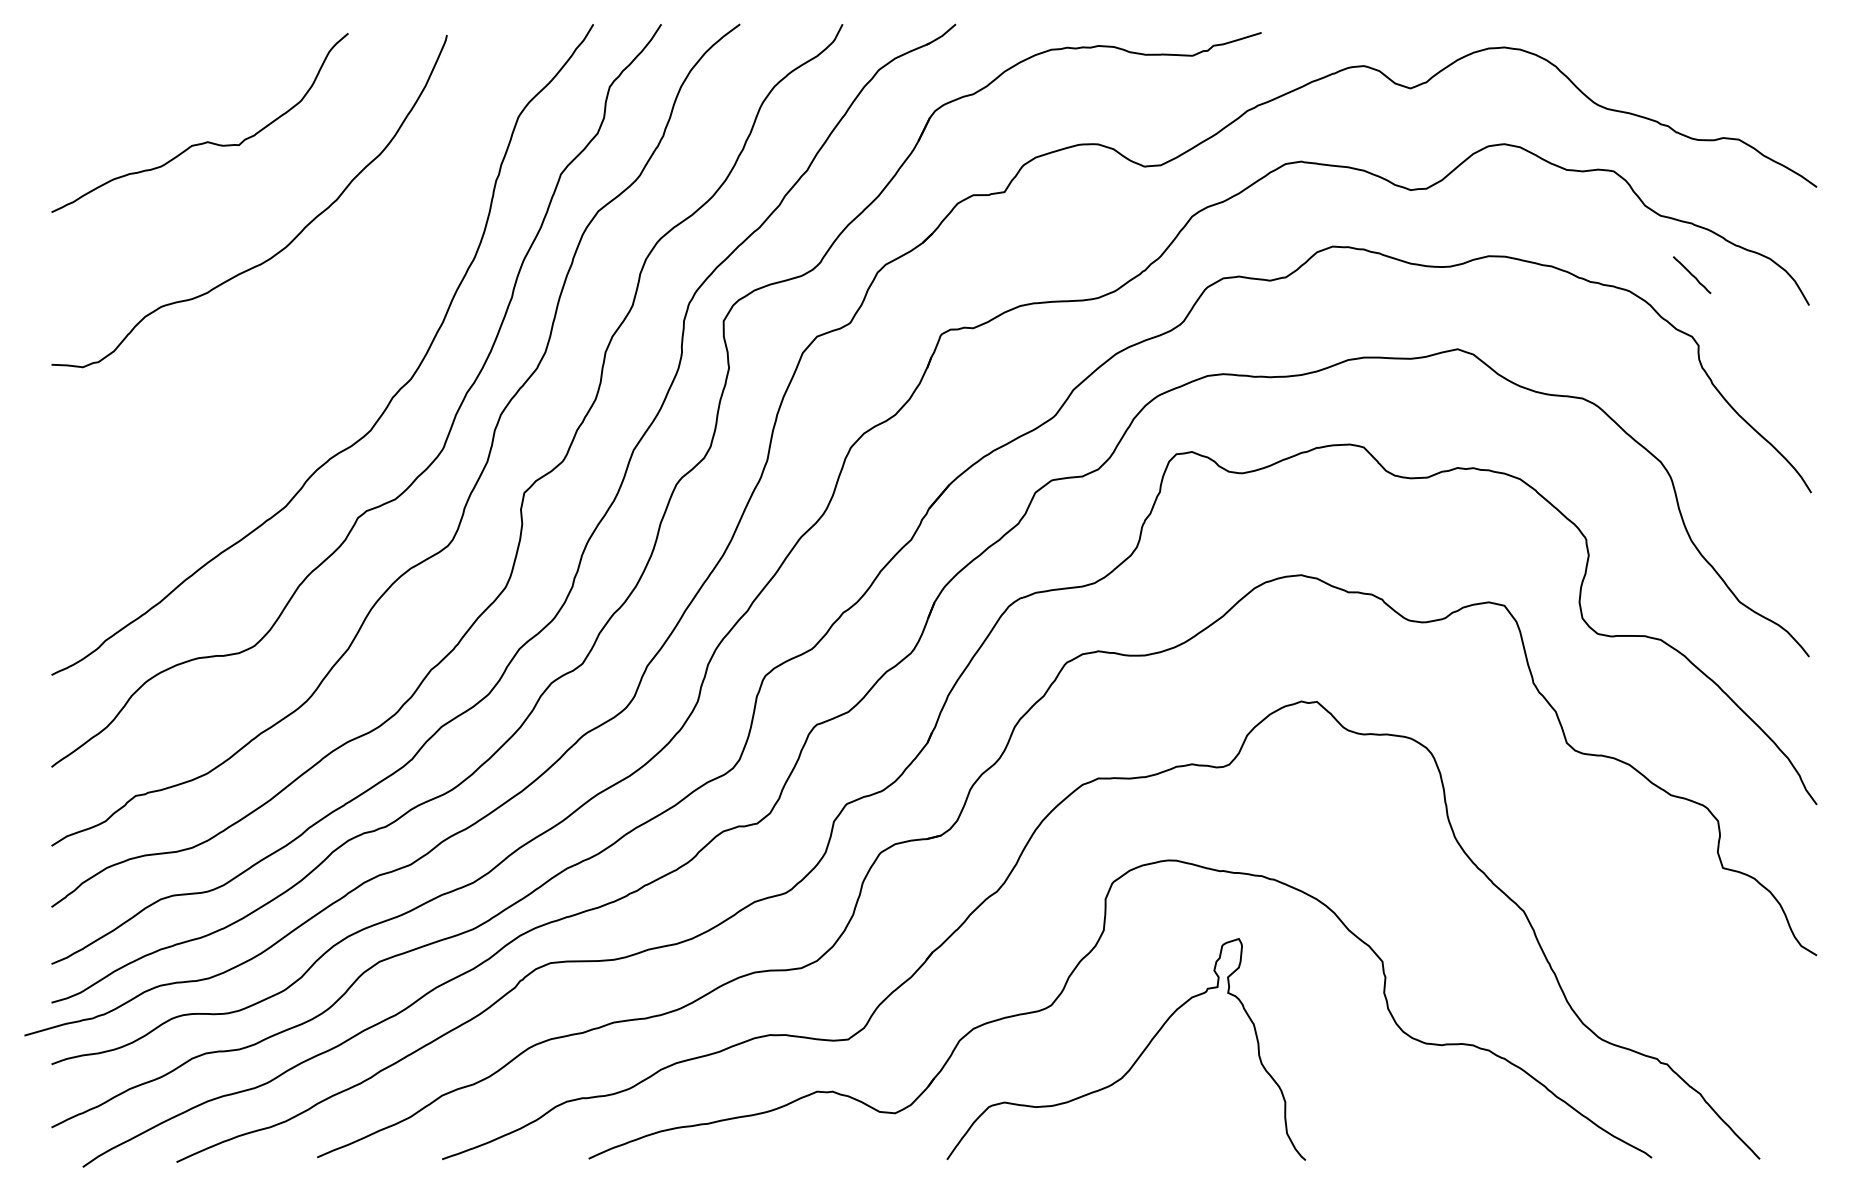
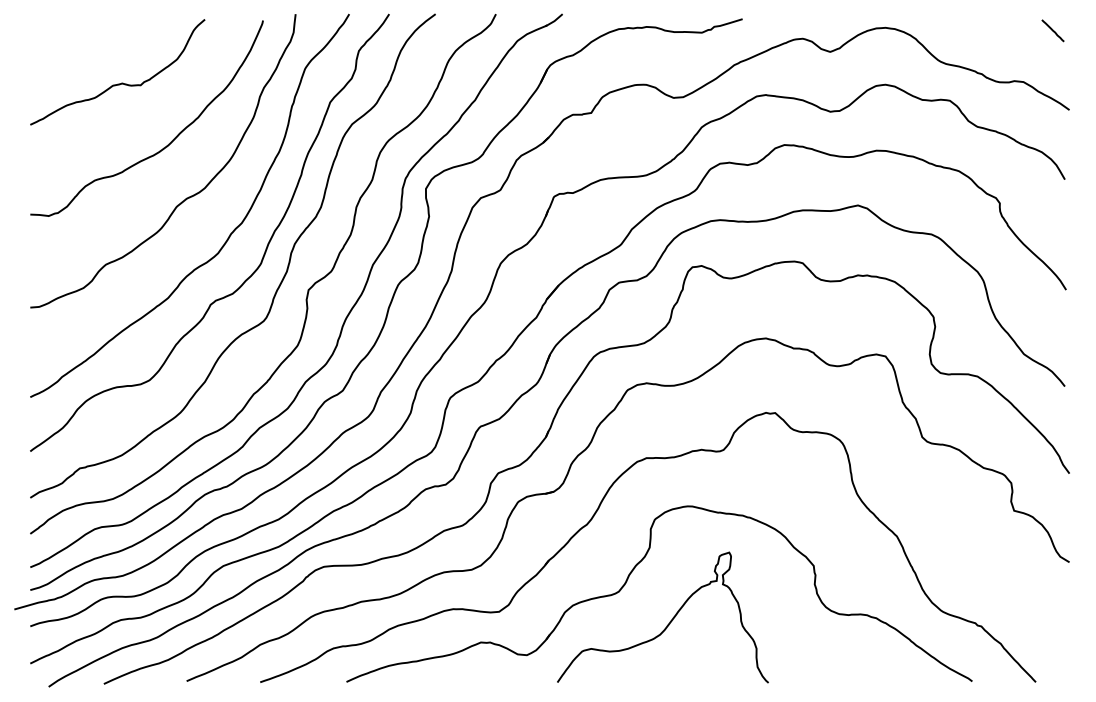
line: (1691, 274) -> (1052, 30), moved
curve: (316, 335) -> (186, 197), added

